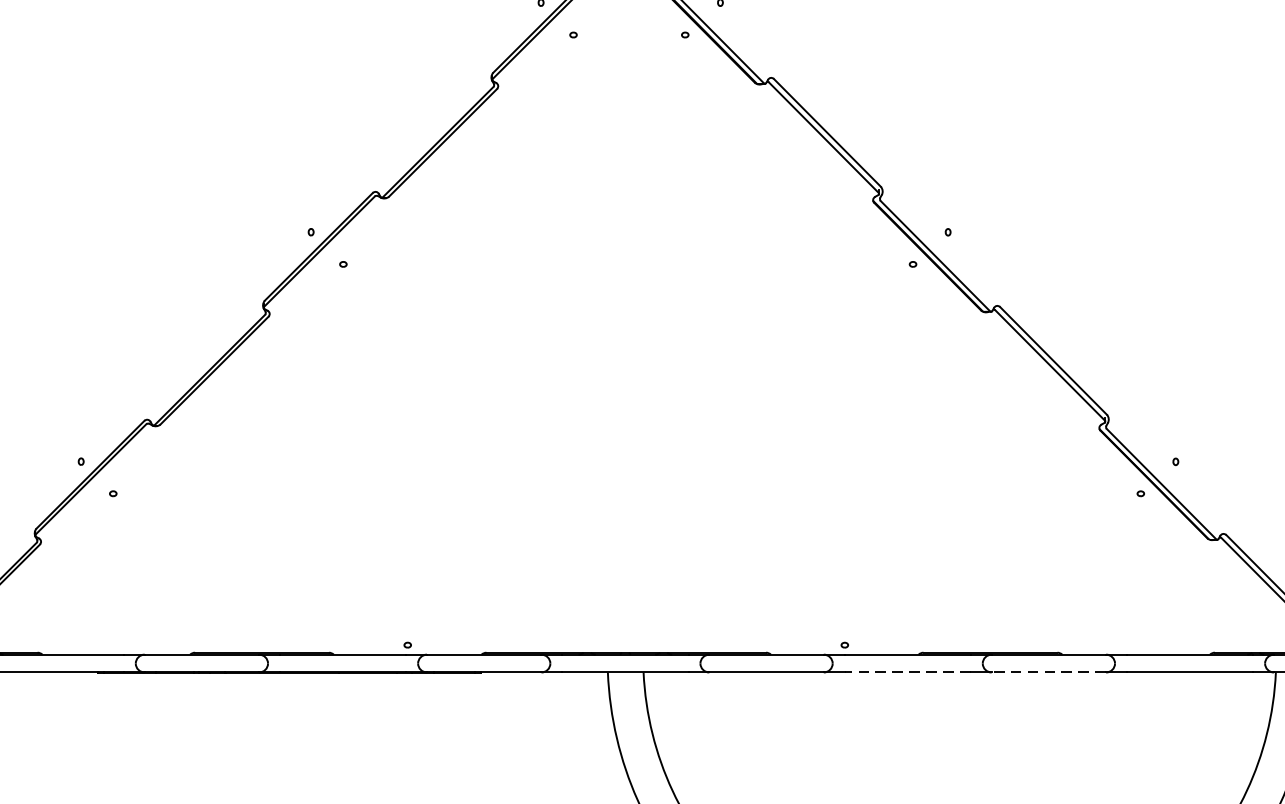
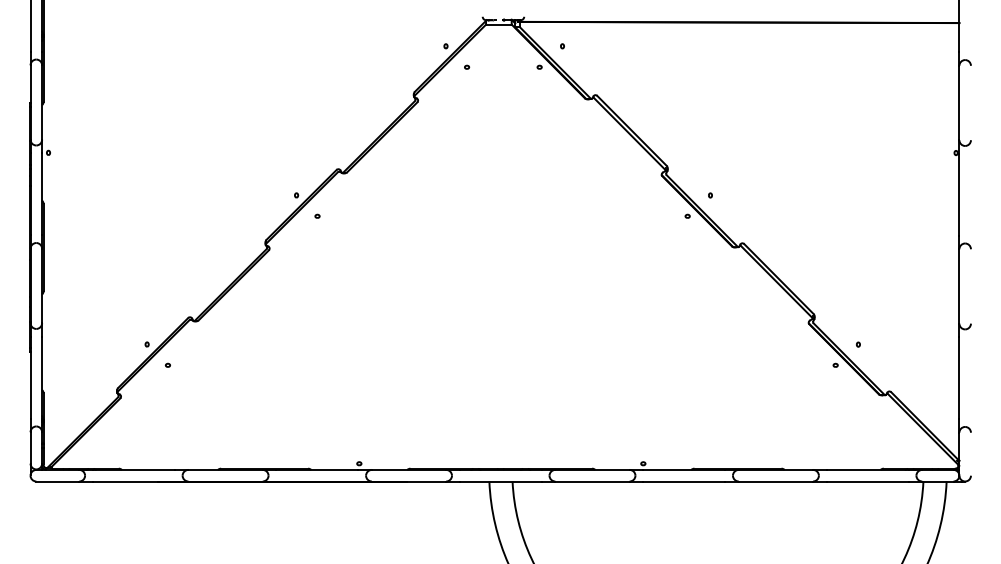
line: (906, 672) -> (683, 481), dashed -> solid
line: (1048, 672) -> (775, 481), dashed -> solid

